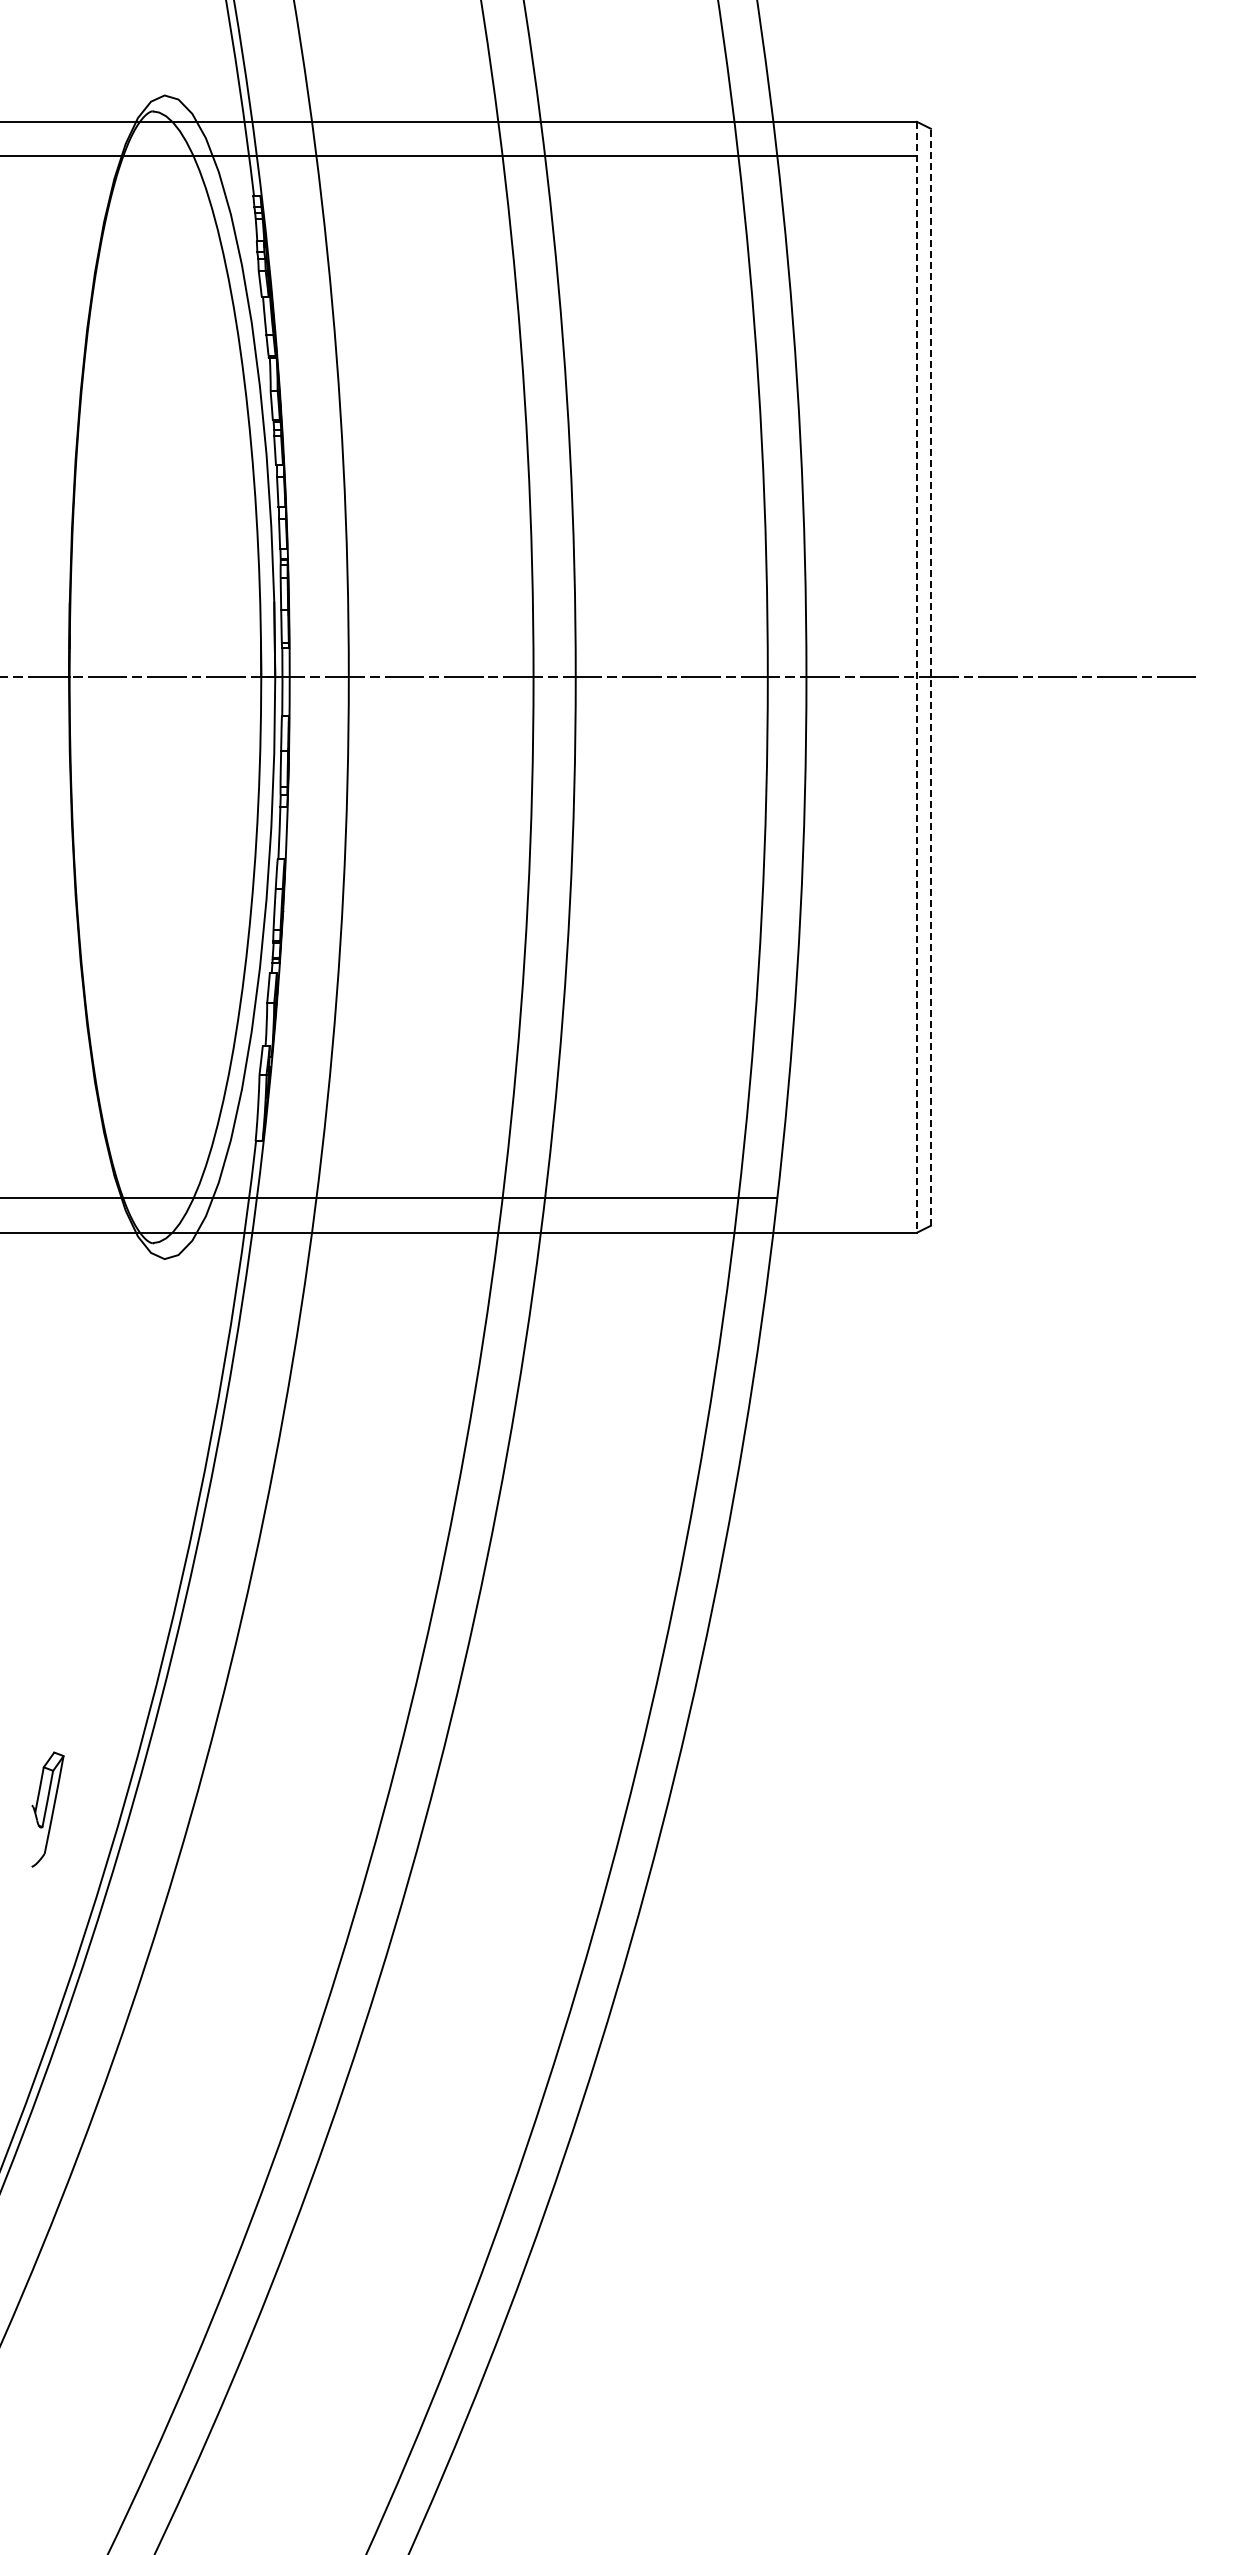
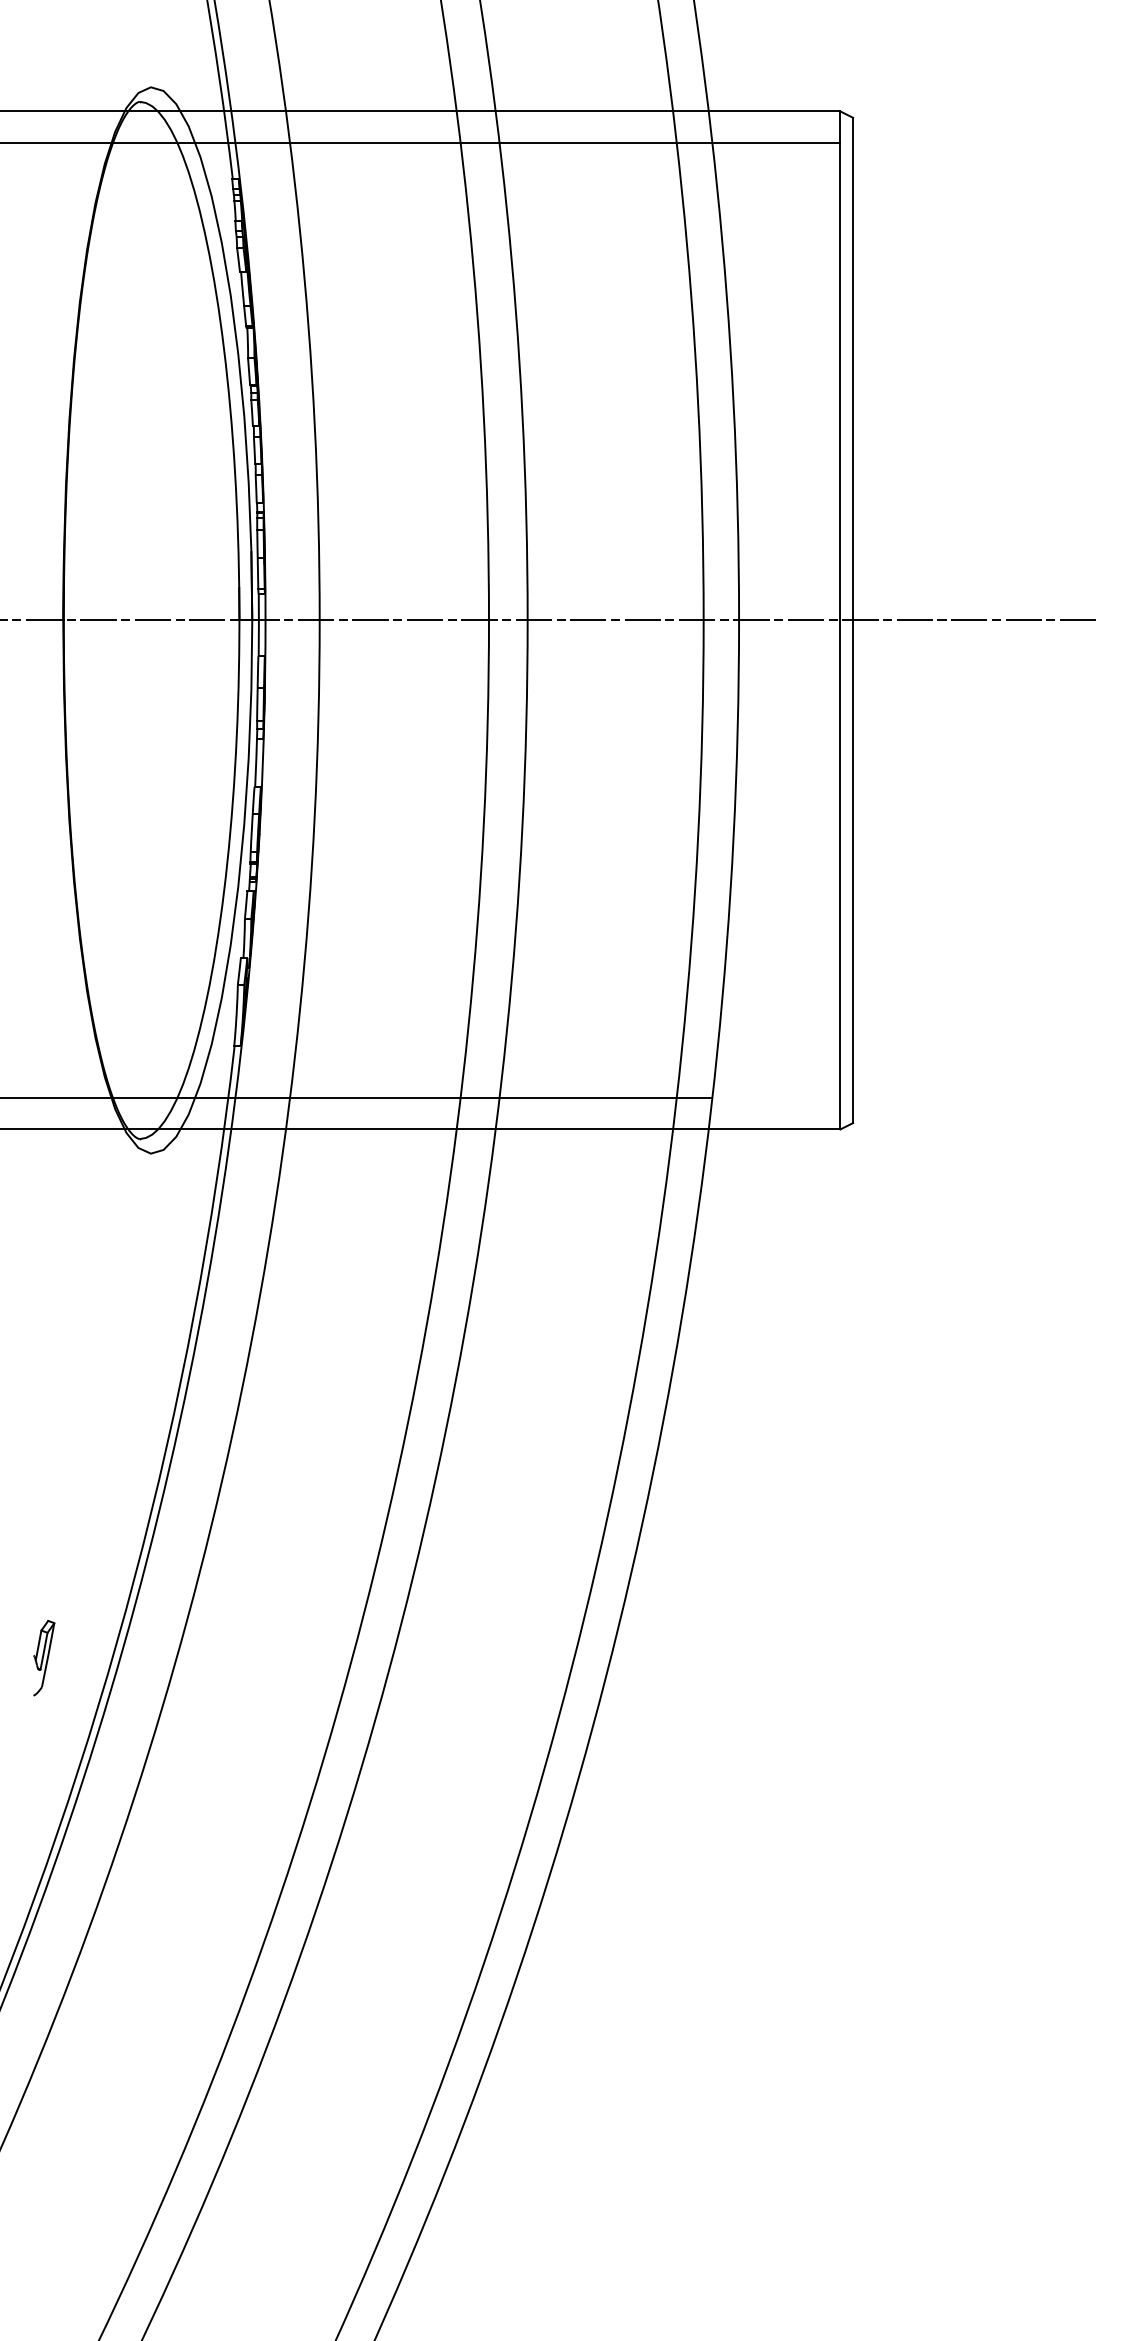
line: (930, 676) -> (852, 619), dashed -> solid
line: (916, 677) -> (839, 620), dashed -> solid
part: (48, 1809) -> (44, 1658), size x0.71

